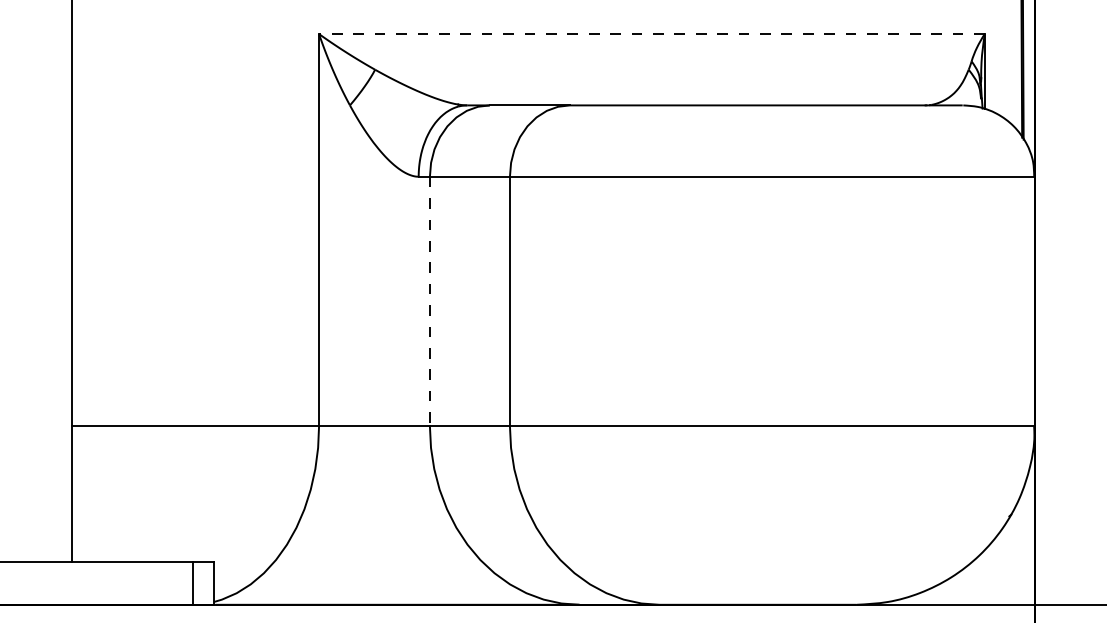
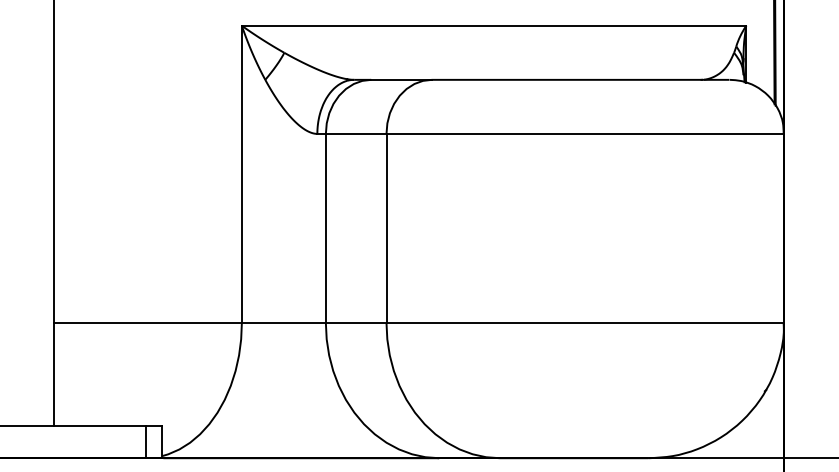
line: (651, 33) -> (493, 25), dashed -> solid
line: (429, 301) -> (325, 228), dashed -> solid

